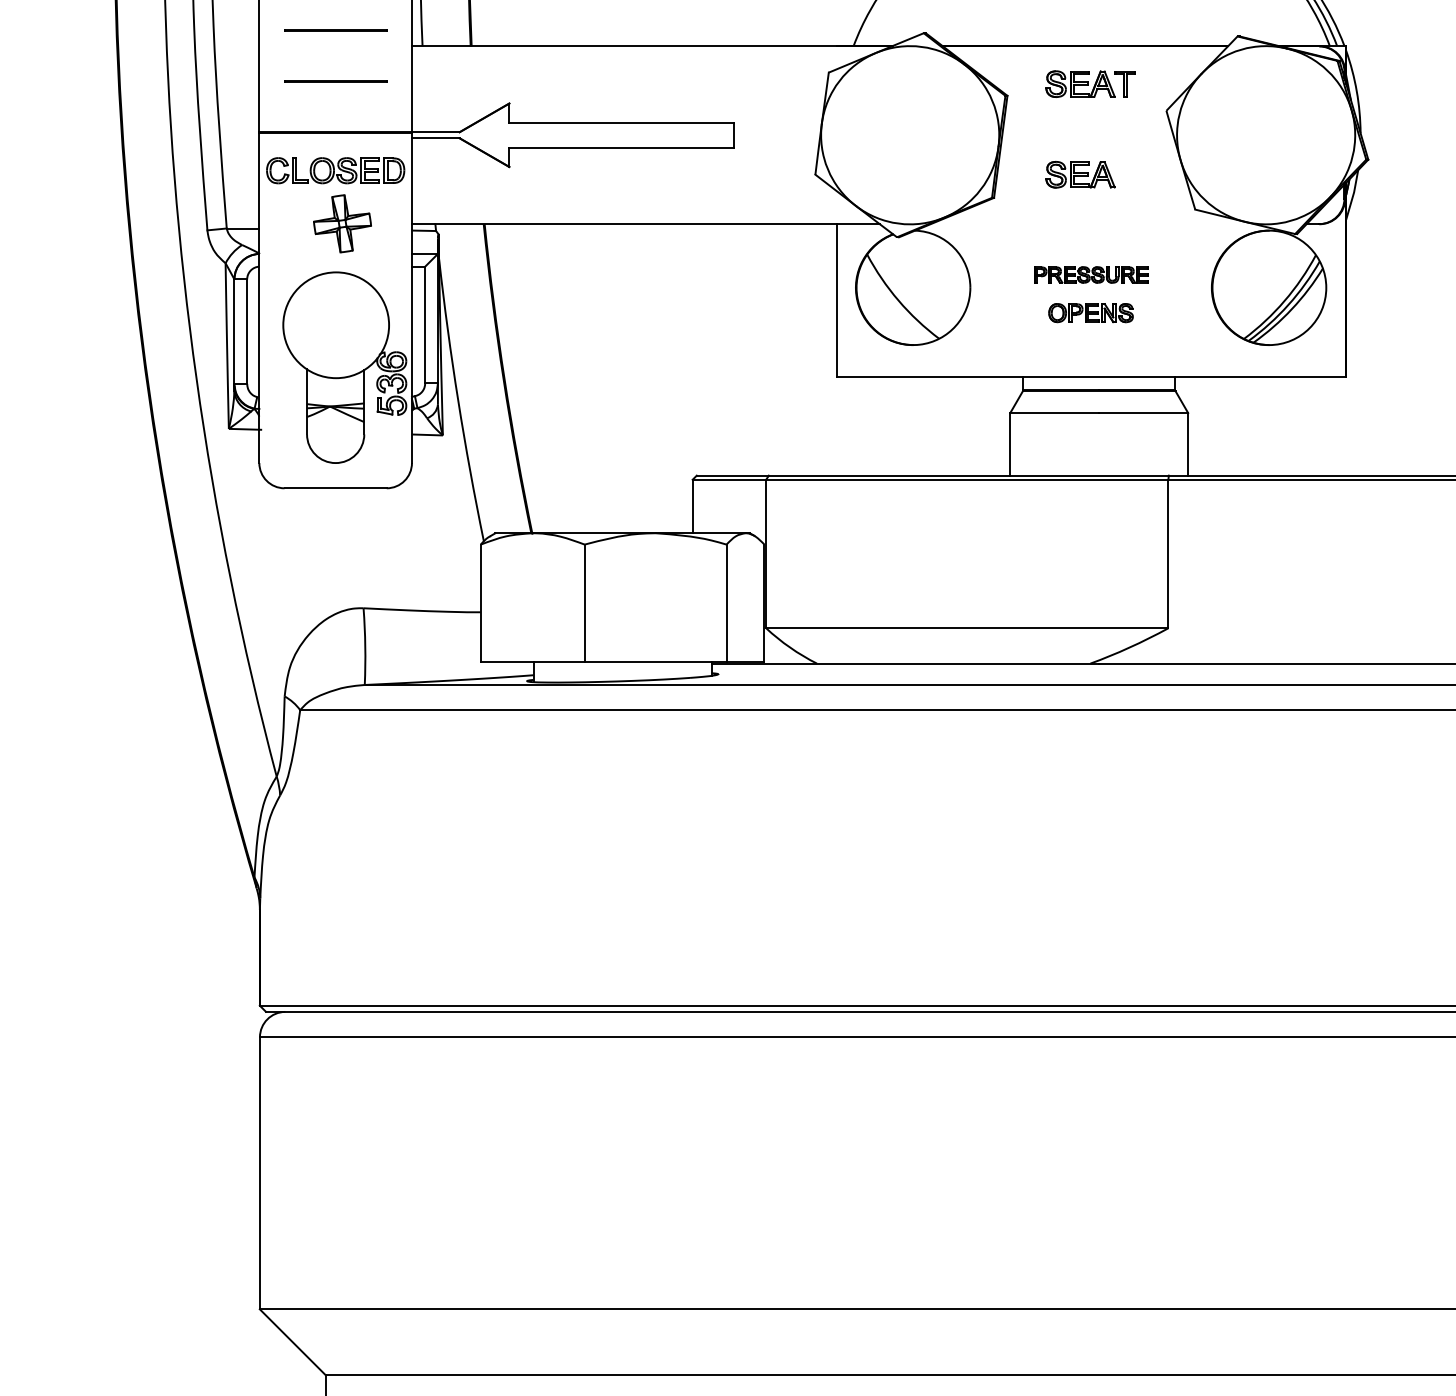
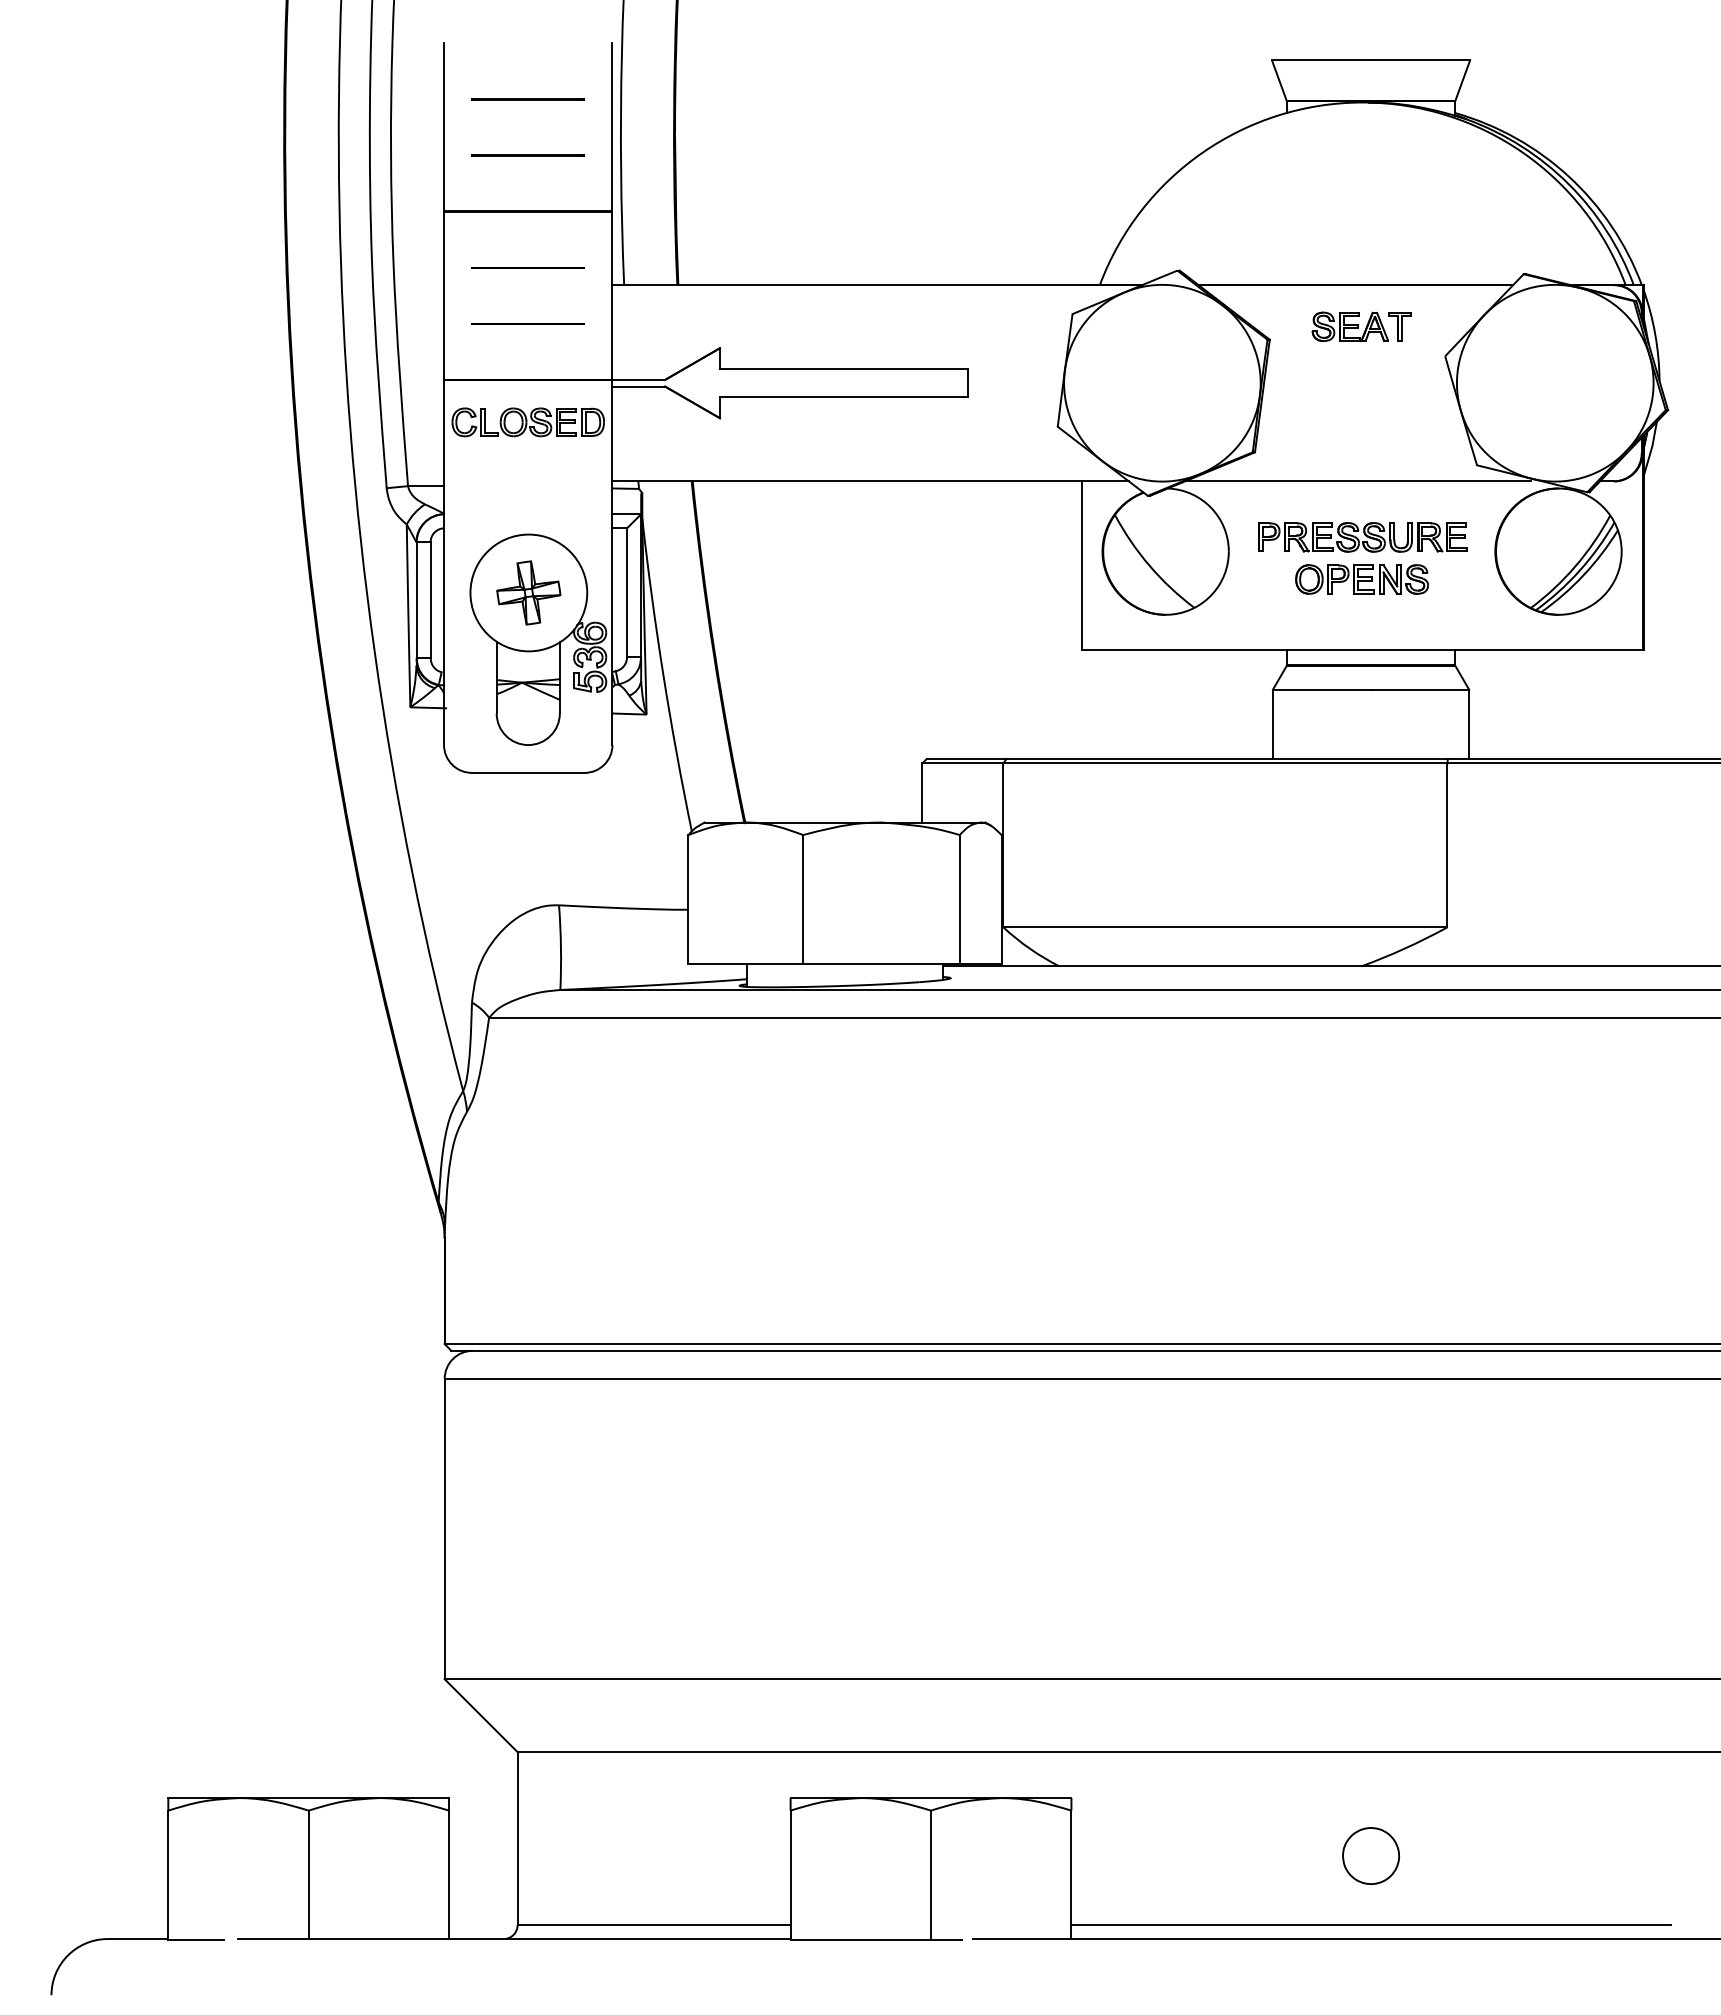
part: (1080, 174) -> (1350, 426), removed
part: (342, 223) -> (528, 592), moved
line: (1086, 224) -> (1357, 481), added
part: (1091, 275) -> (1362, 537), size x1.67
part: (1090, 313) -> (1361, 579), size x1.43

